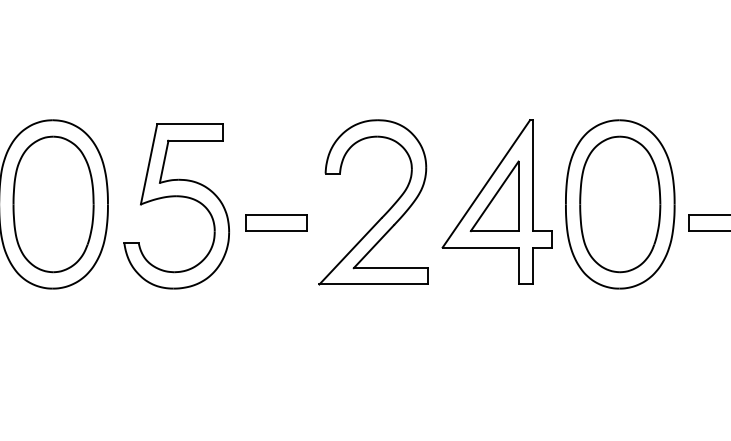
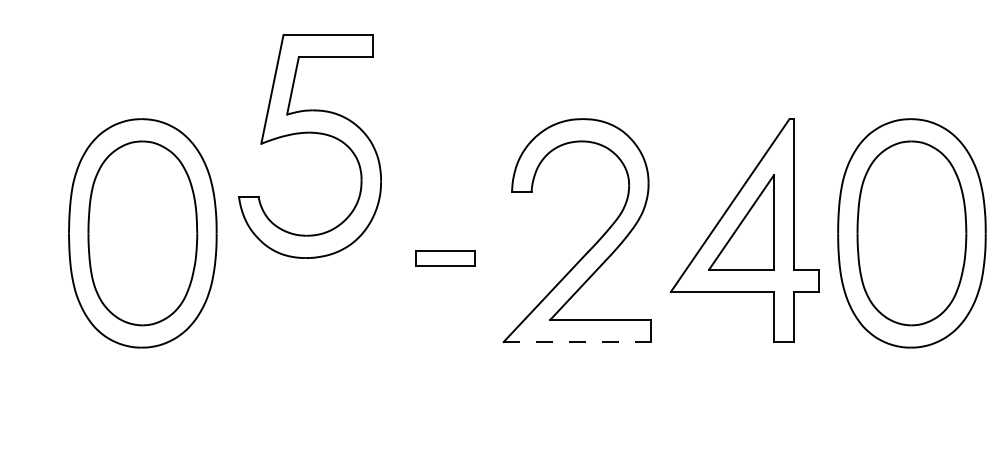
part: (176, 197) -> (309, 134), moved
part: (276, 222) -> (445, 257), size x0.7
line: (373, 284) -> (577, 342), solid -> dashed

